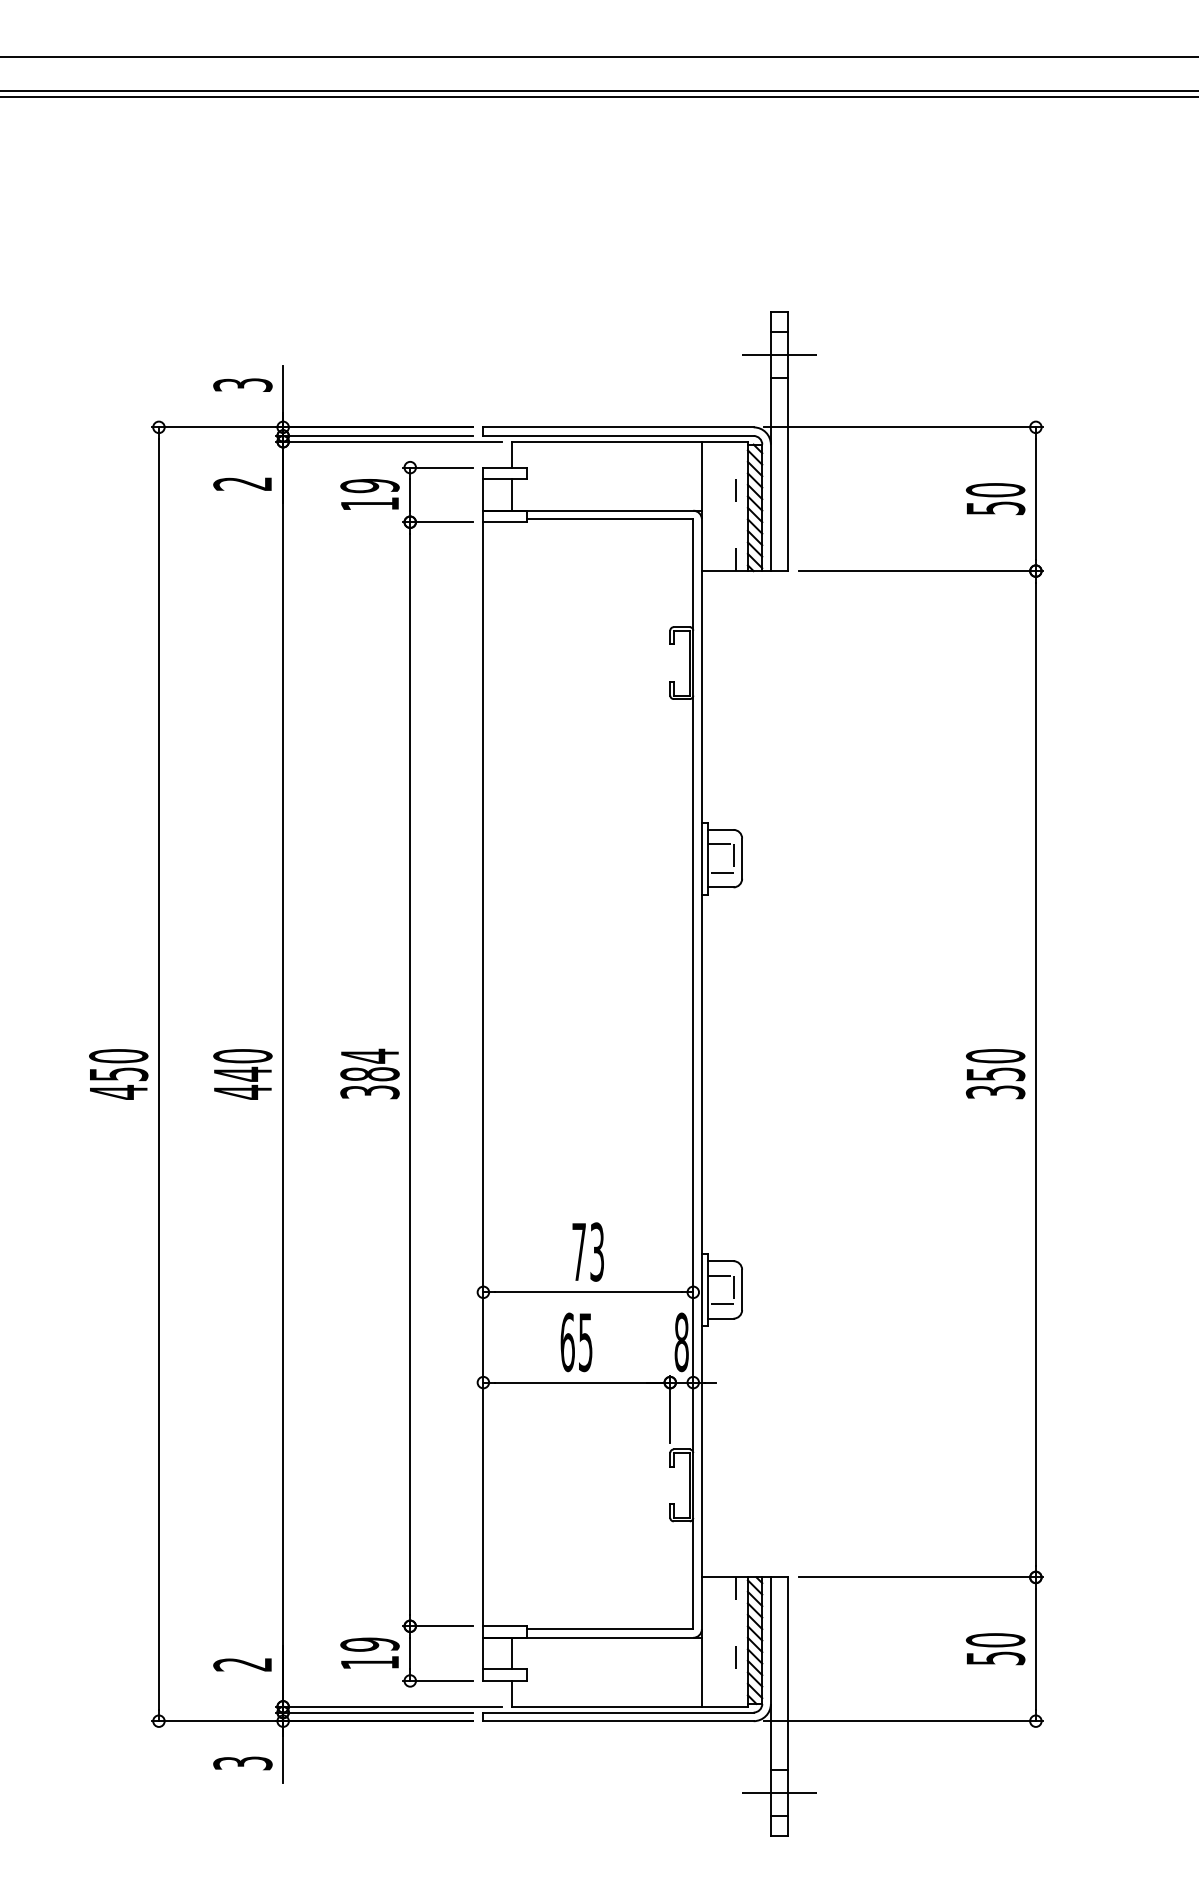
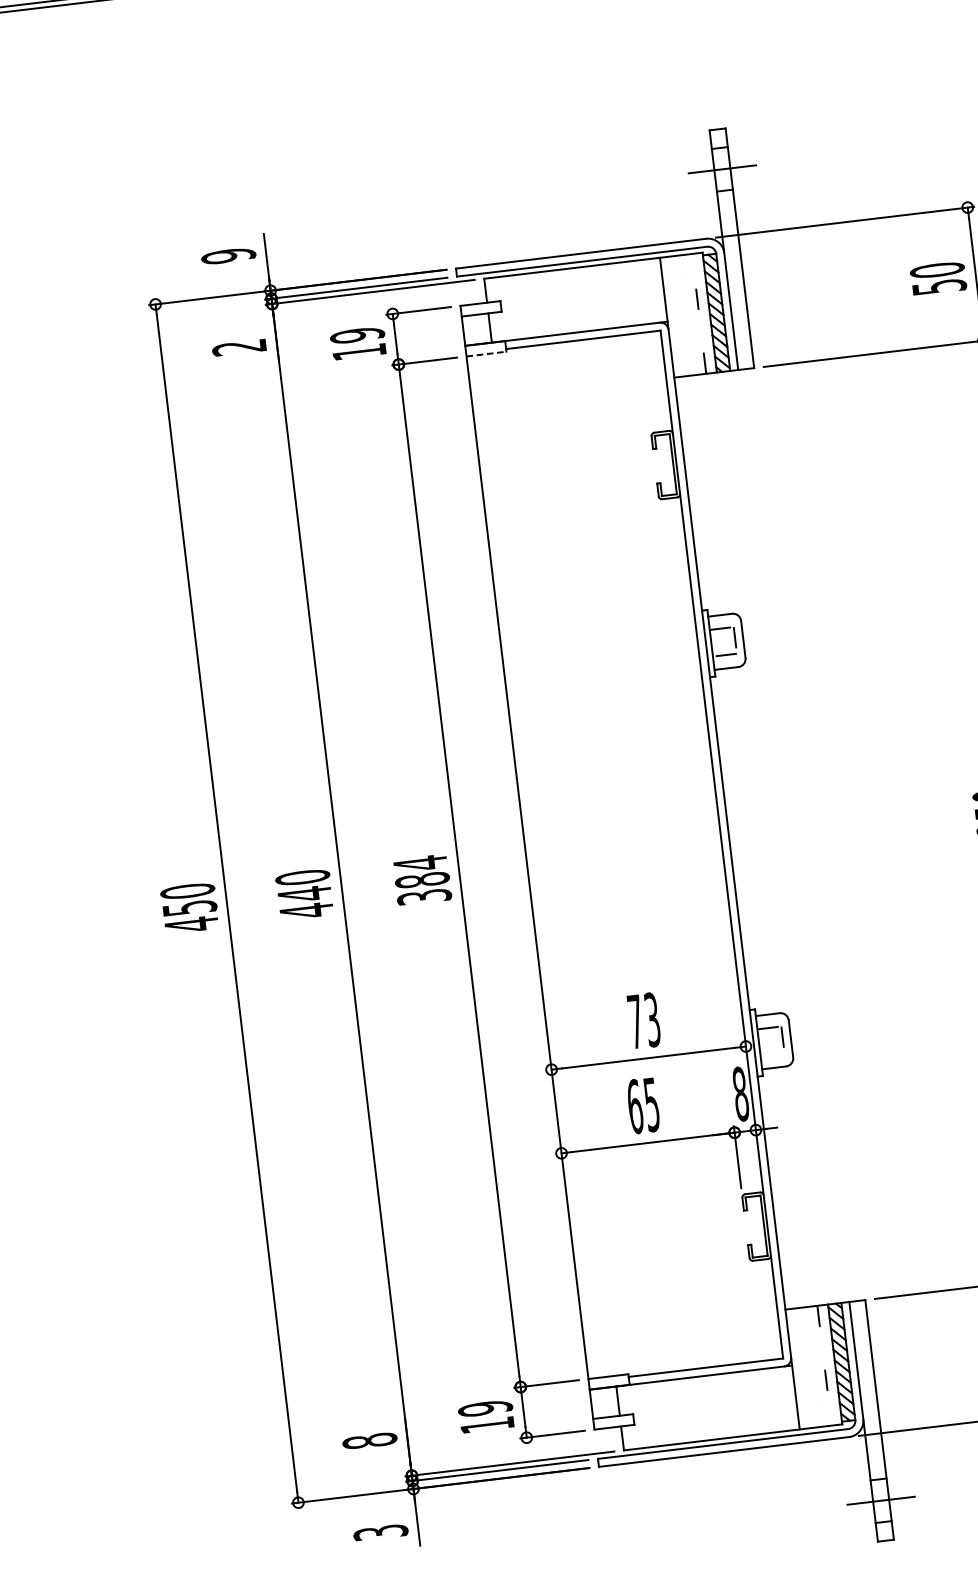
text: (242, 385) -> (228, 256), 3 -> 9
line: (504, 522) -> (486, 354), solid -> dashed
line: (720, 1304) -> (772, 1054), removed
text: (242, 1664) -> (369, 1440), 2 -> 8

